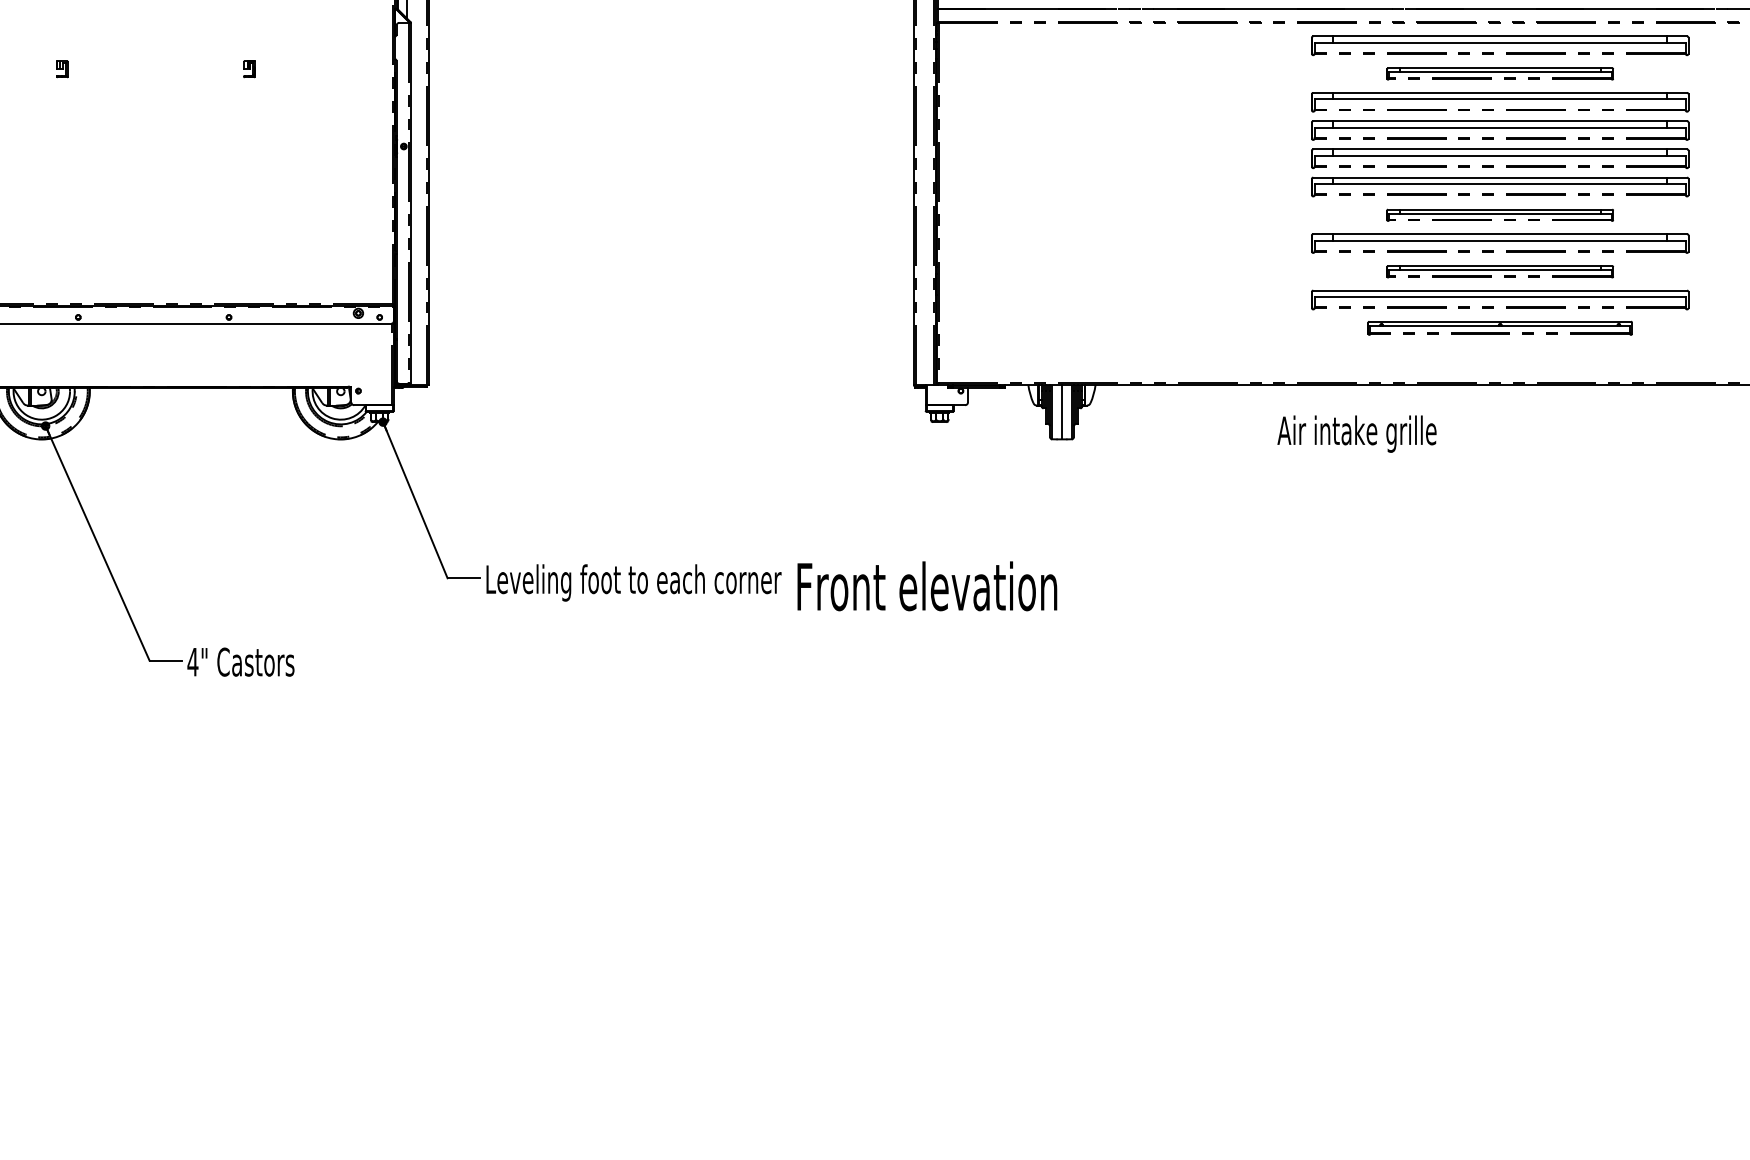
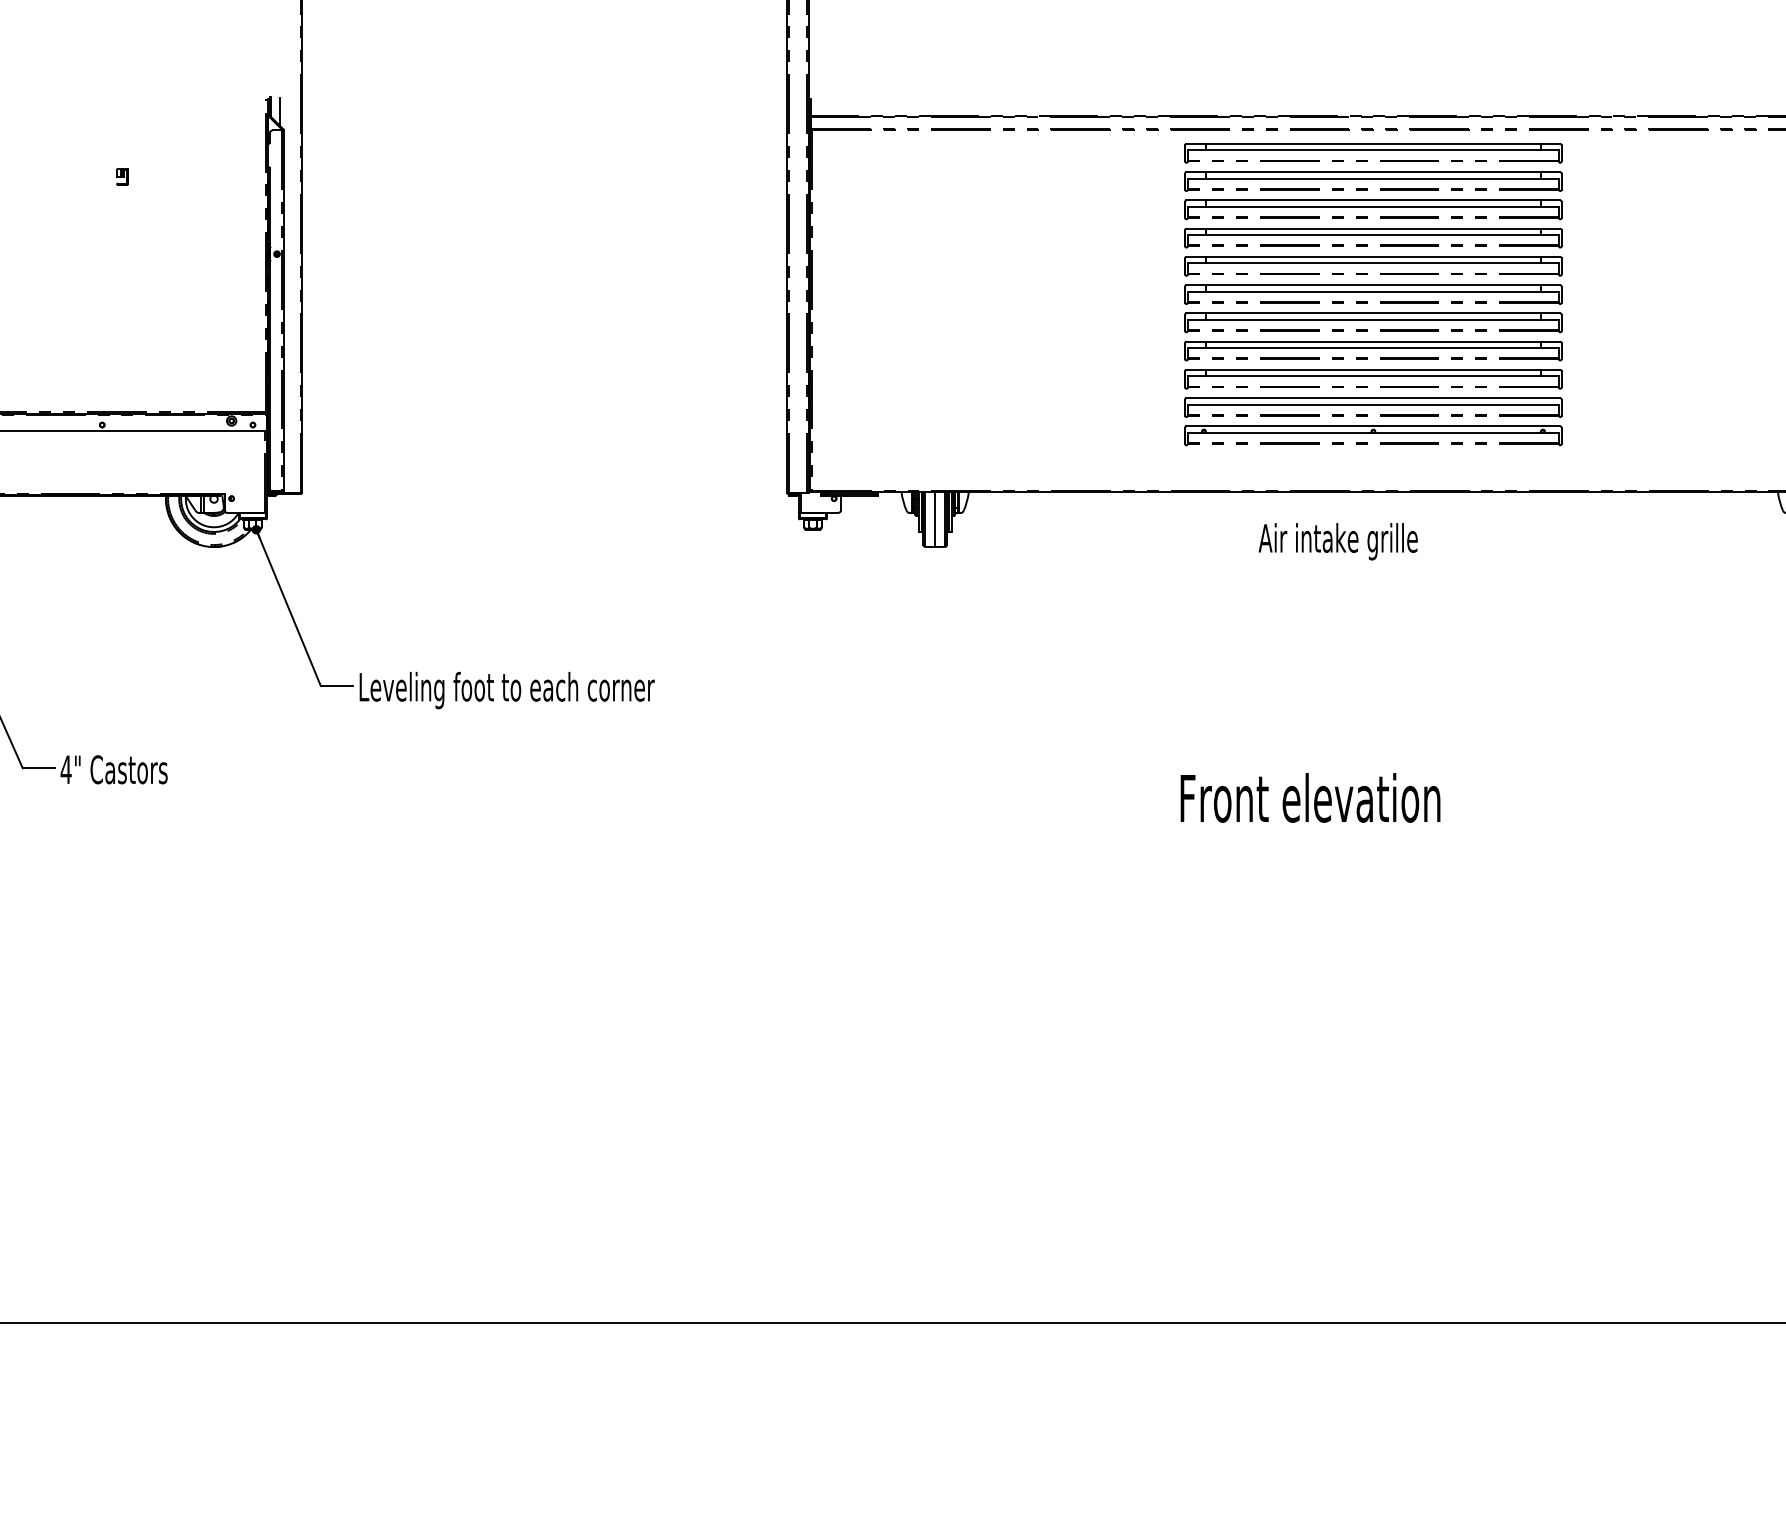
part: (1500, 73) -> (1373, 181), size x1.67
part: (1500, 214) -> (1373, 322), size x1.67
part: (1500, 271) -> (1373, 379), size x1.67
part: (1500, 327) -> (1373, 435), size x1.43
text: (1356, 433) -> (1337, 541), moved
text: (927, 585) -> (1310, 797), moved

